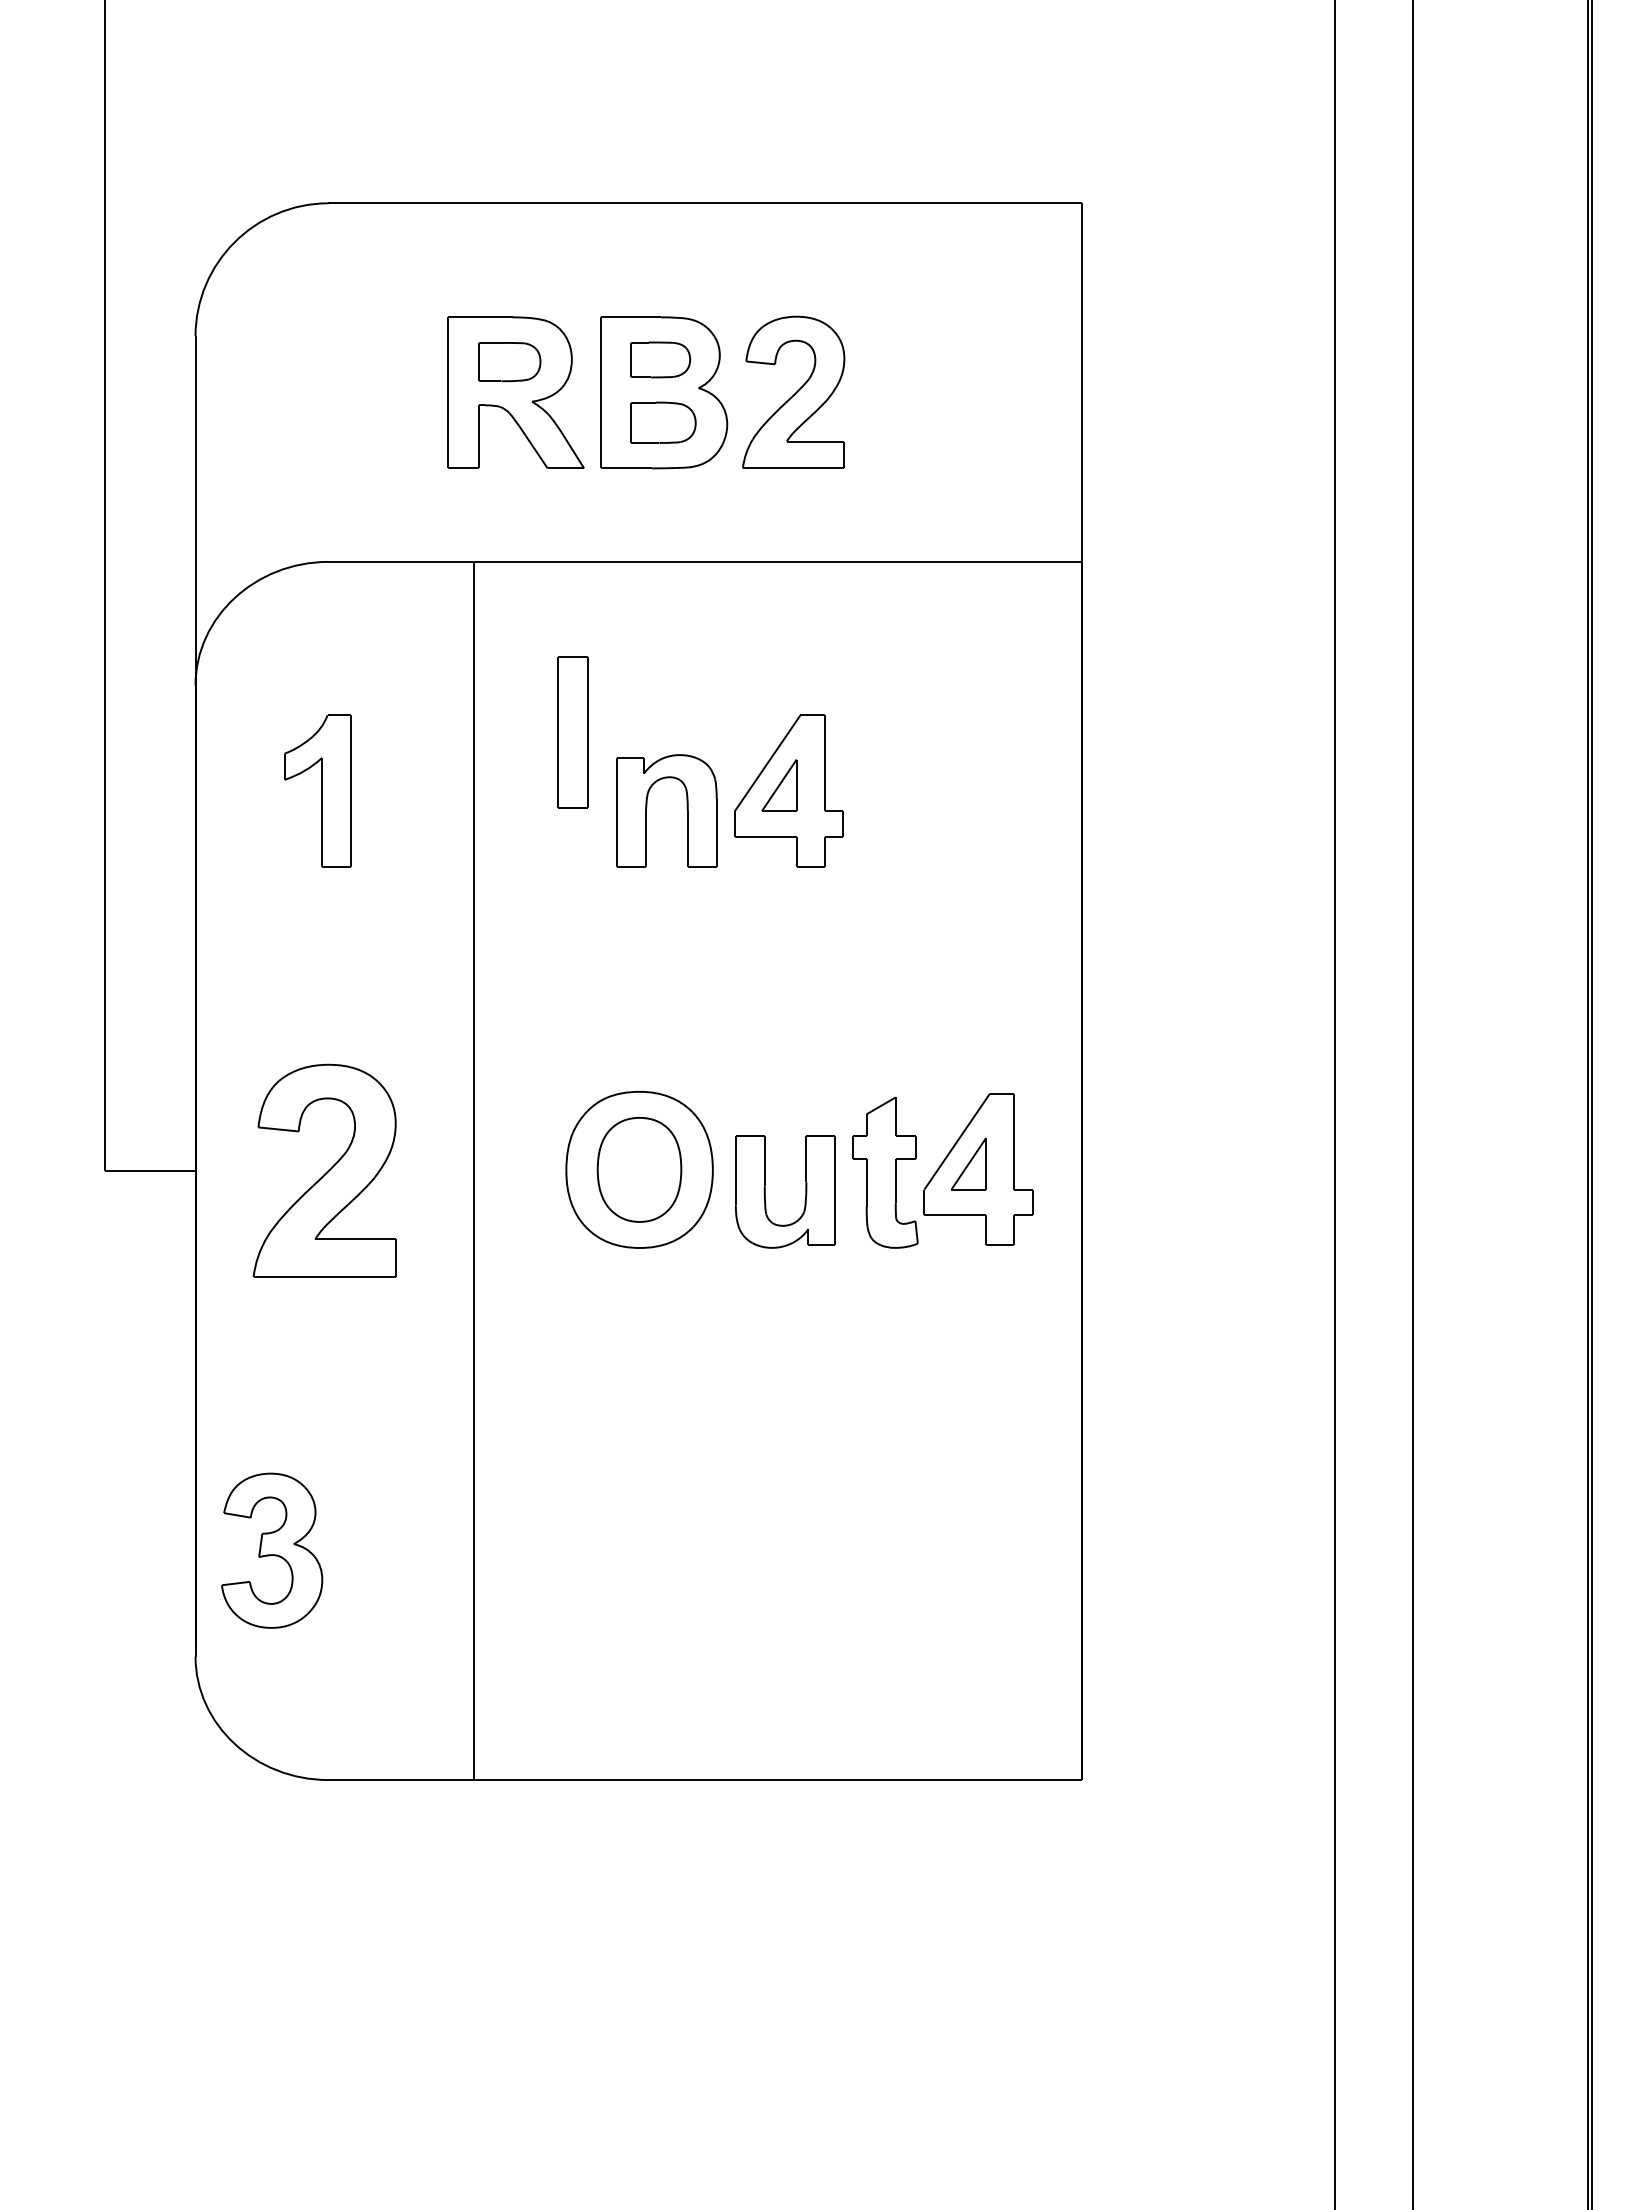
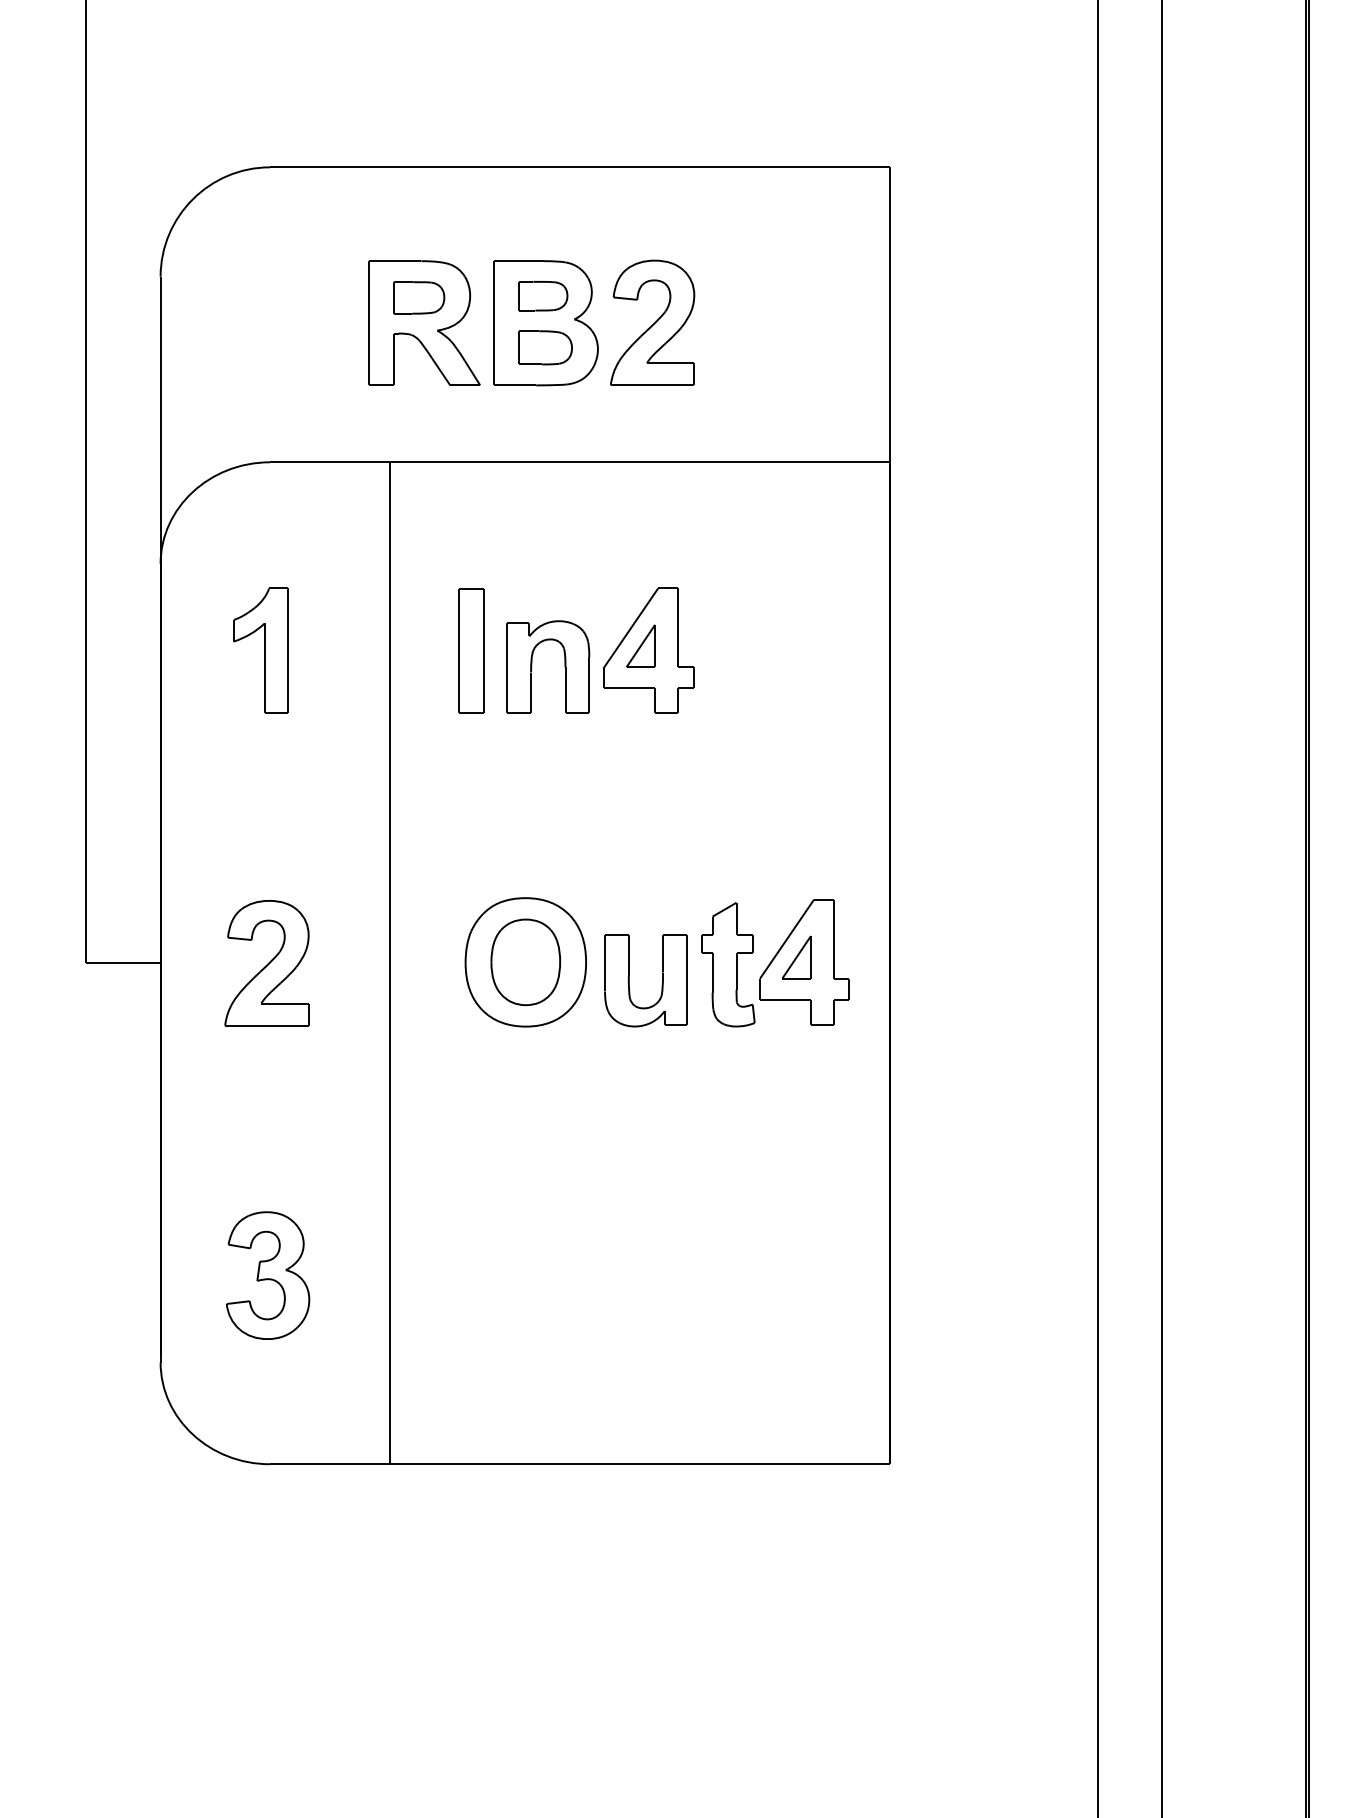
part: (572, 732) -> (470, 651), moved
part: (324, 1170) -> (266, 962), size x0.71
part: (272, 1550) -> (268, 1275), moved

